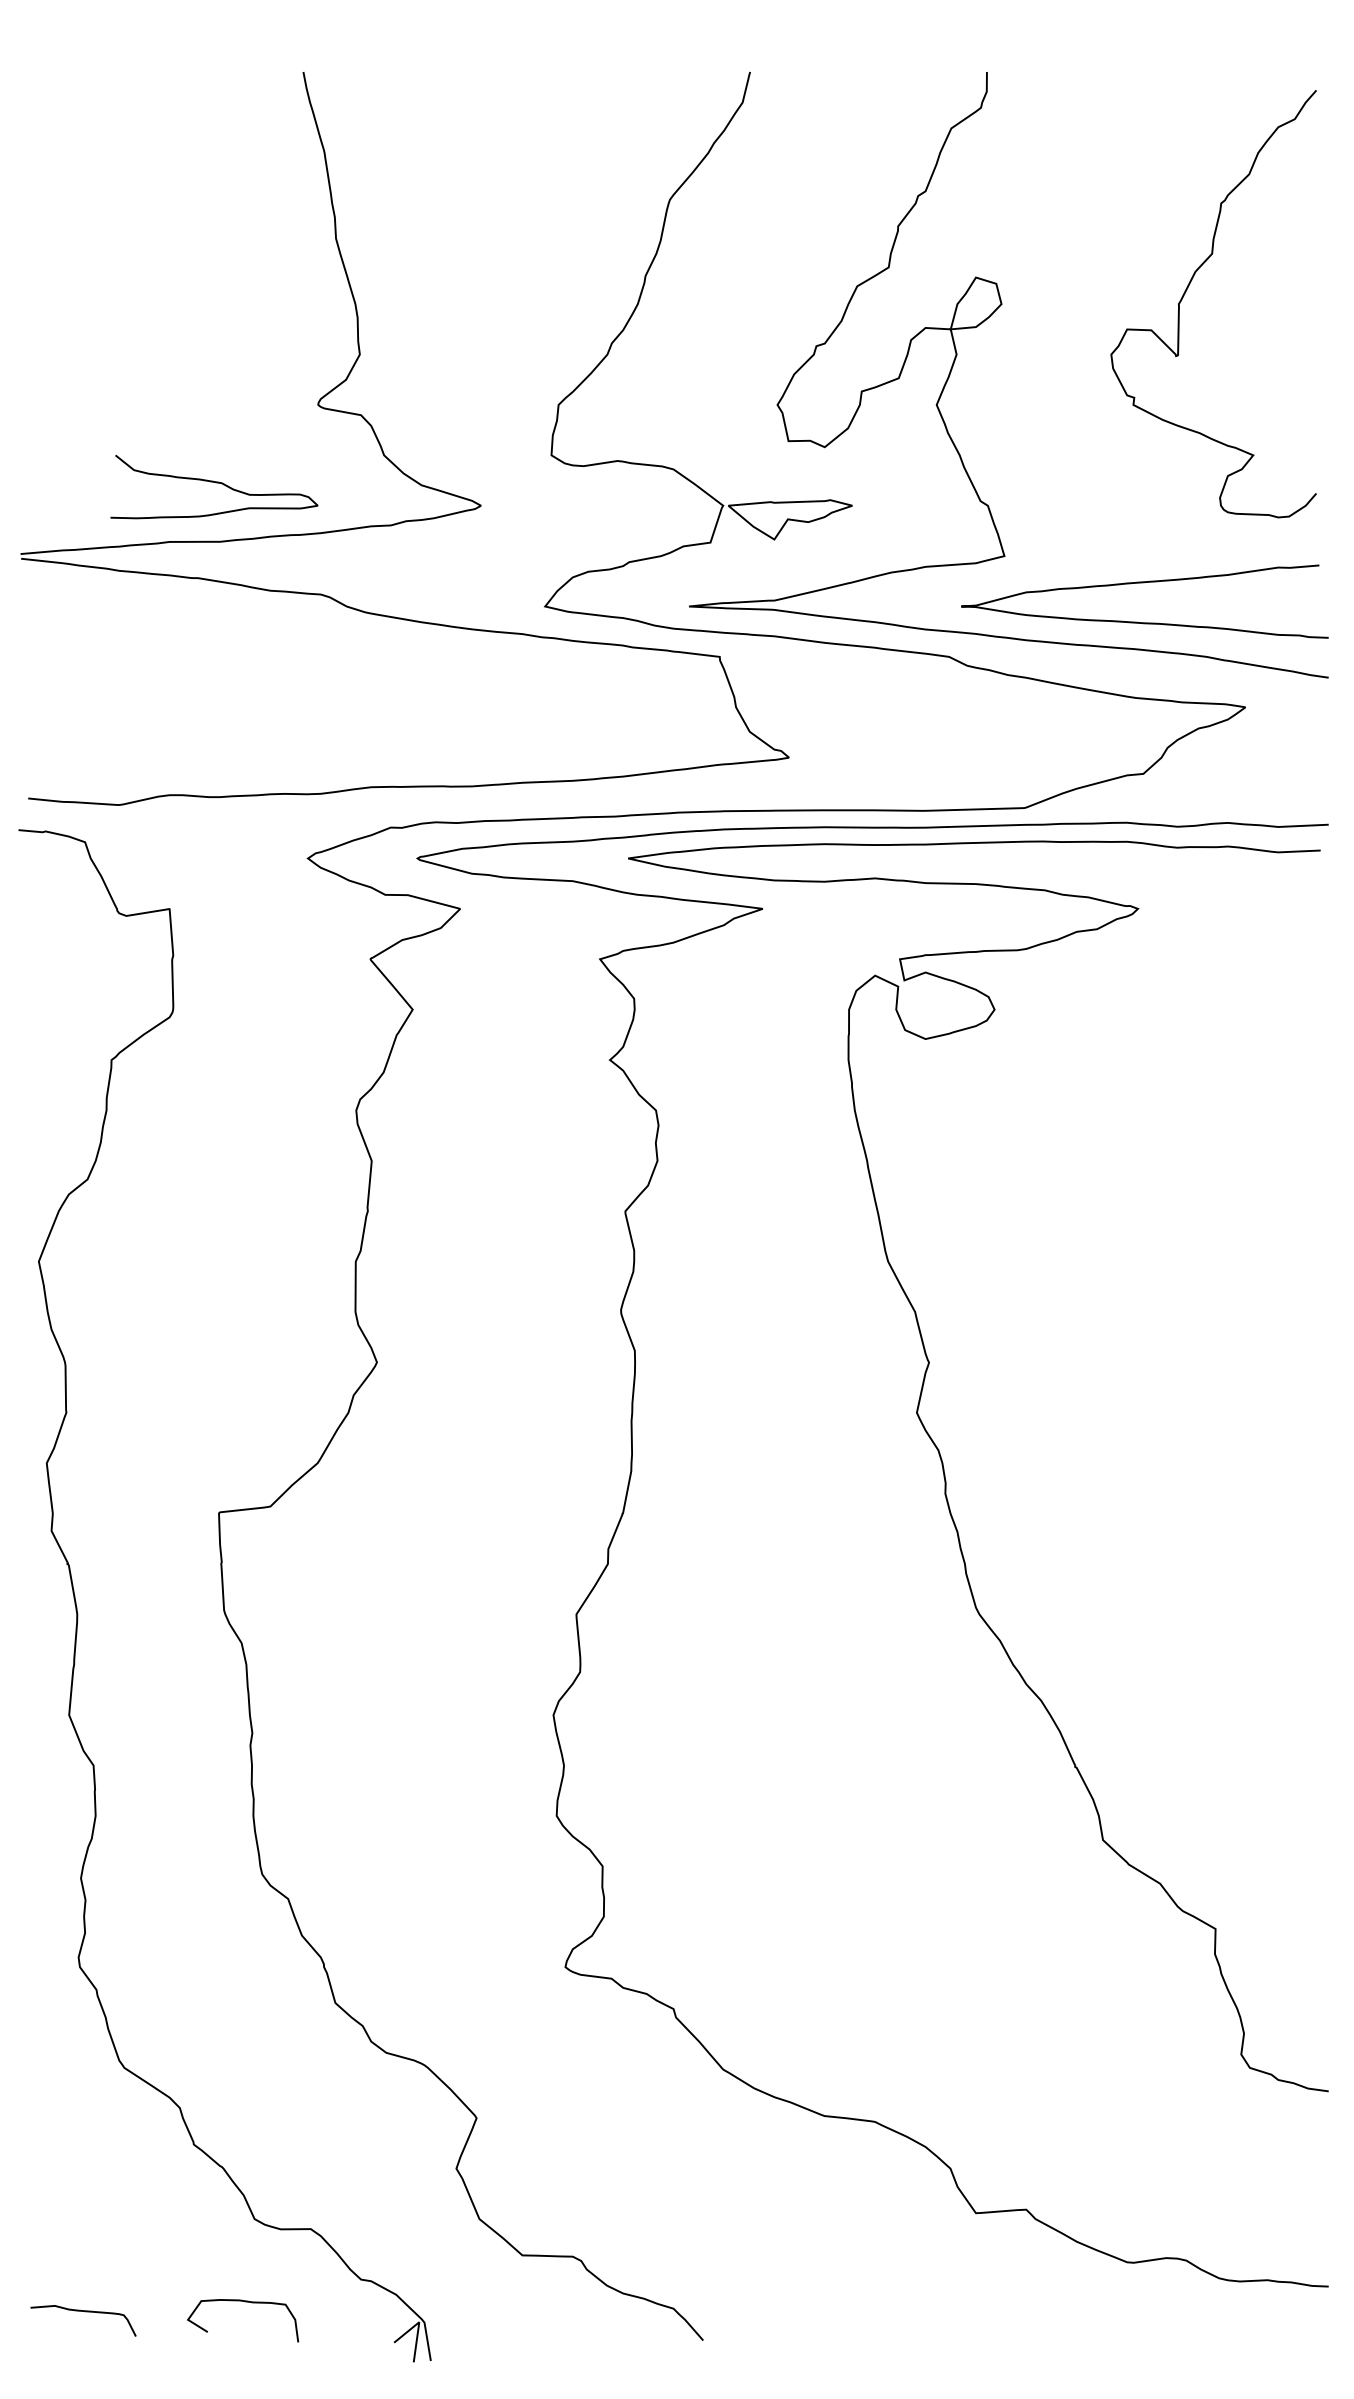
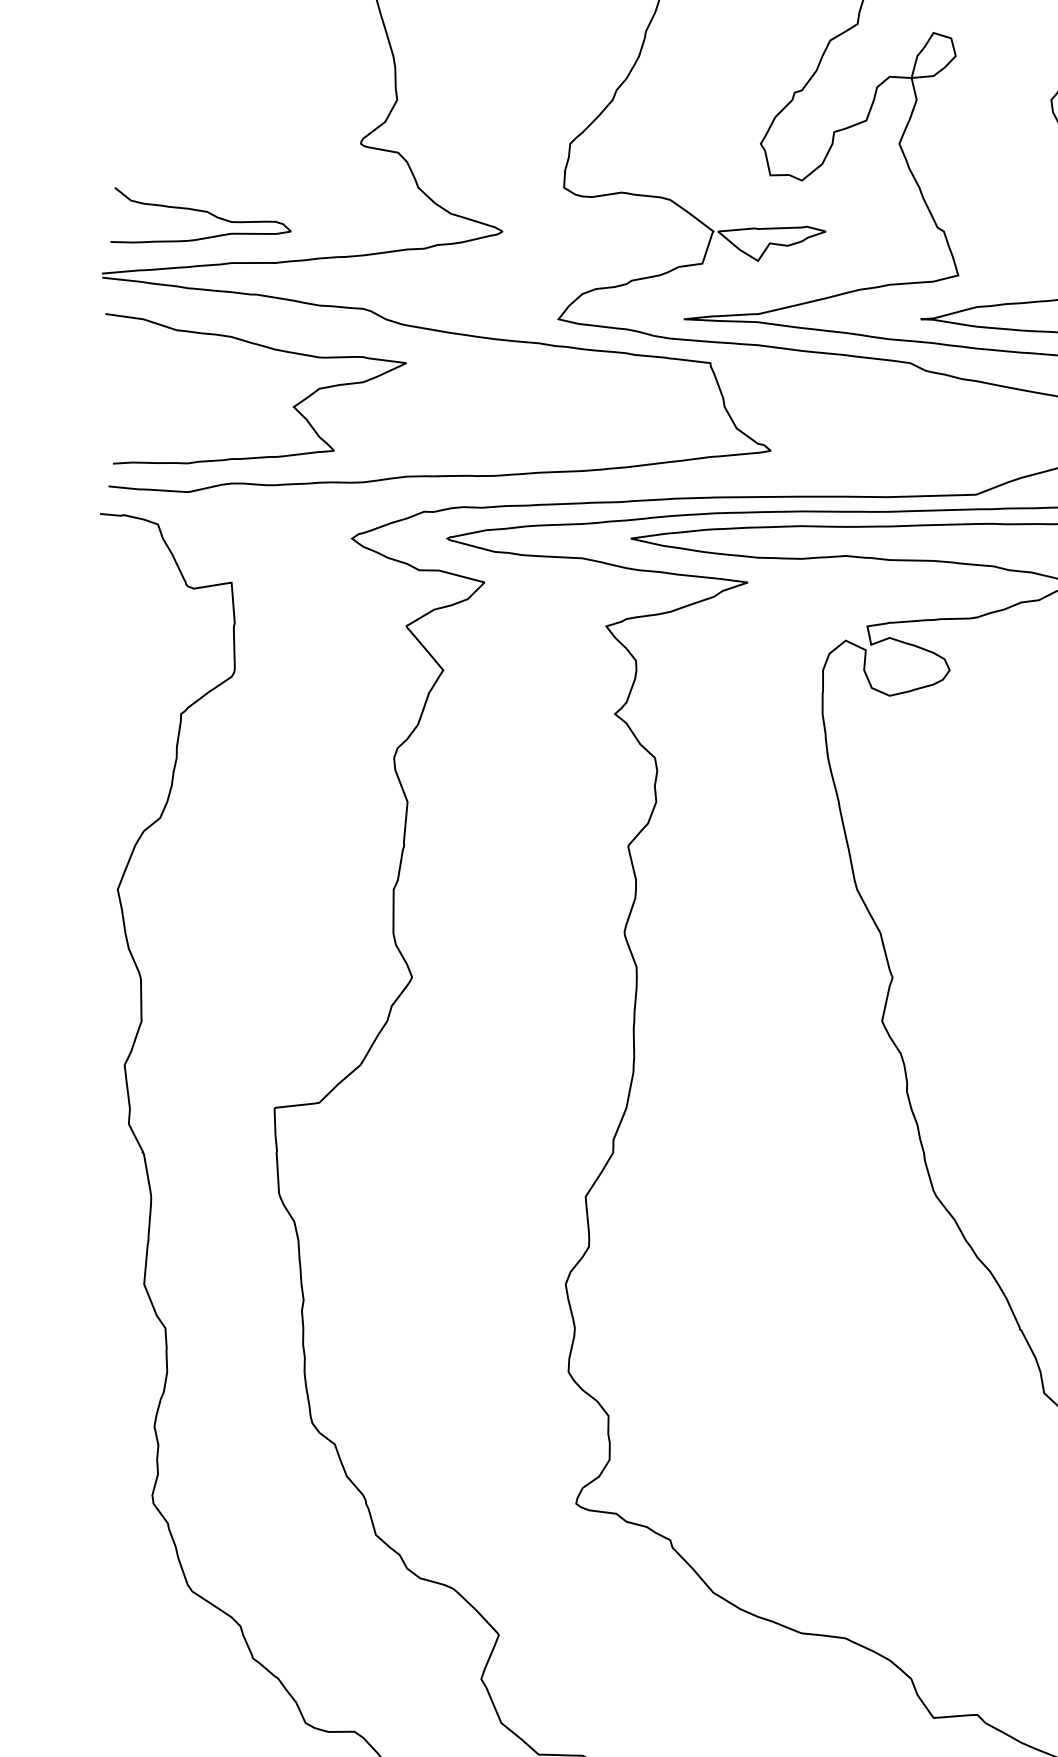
curve: (215, 483) -> (201, 212), moved
curve: (239, 707) -> (292, 407), added

